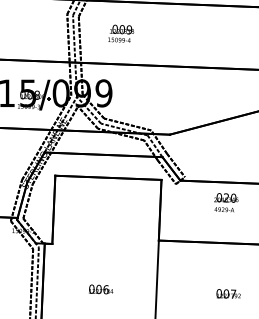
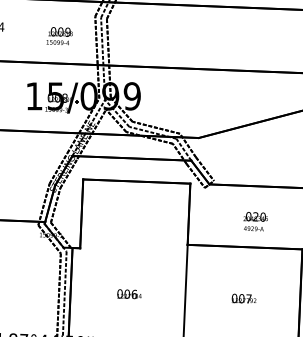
text: (121, 34) -> (59, 36), moved
text: (226, 202) -> (255, 221), moved
text: (228, 293) -> (243, 298), moved

